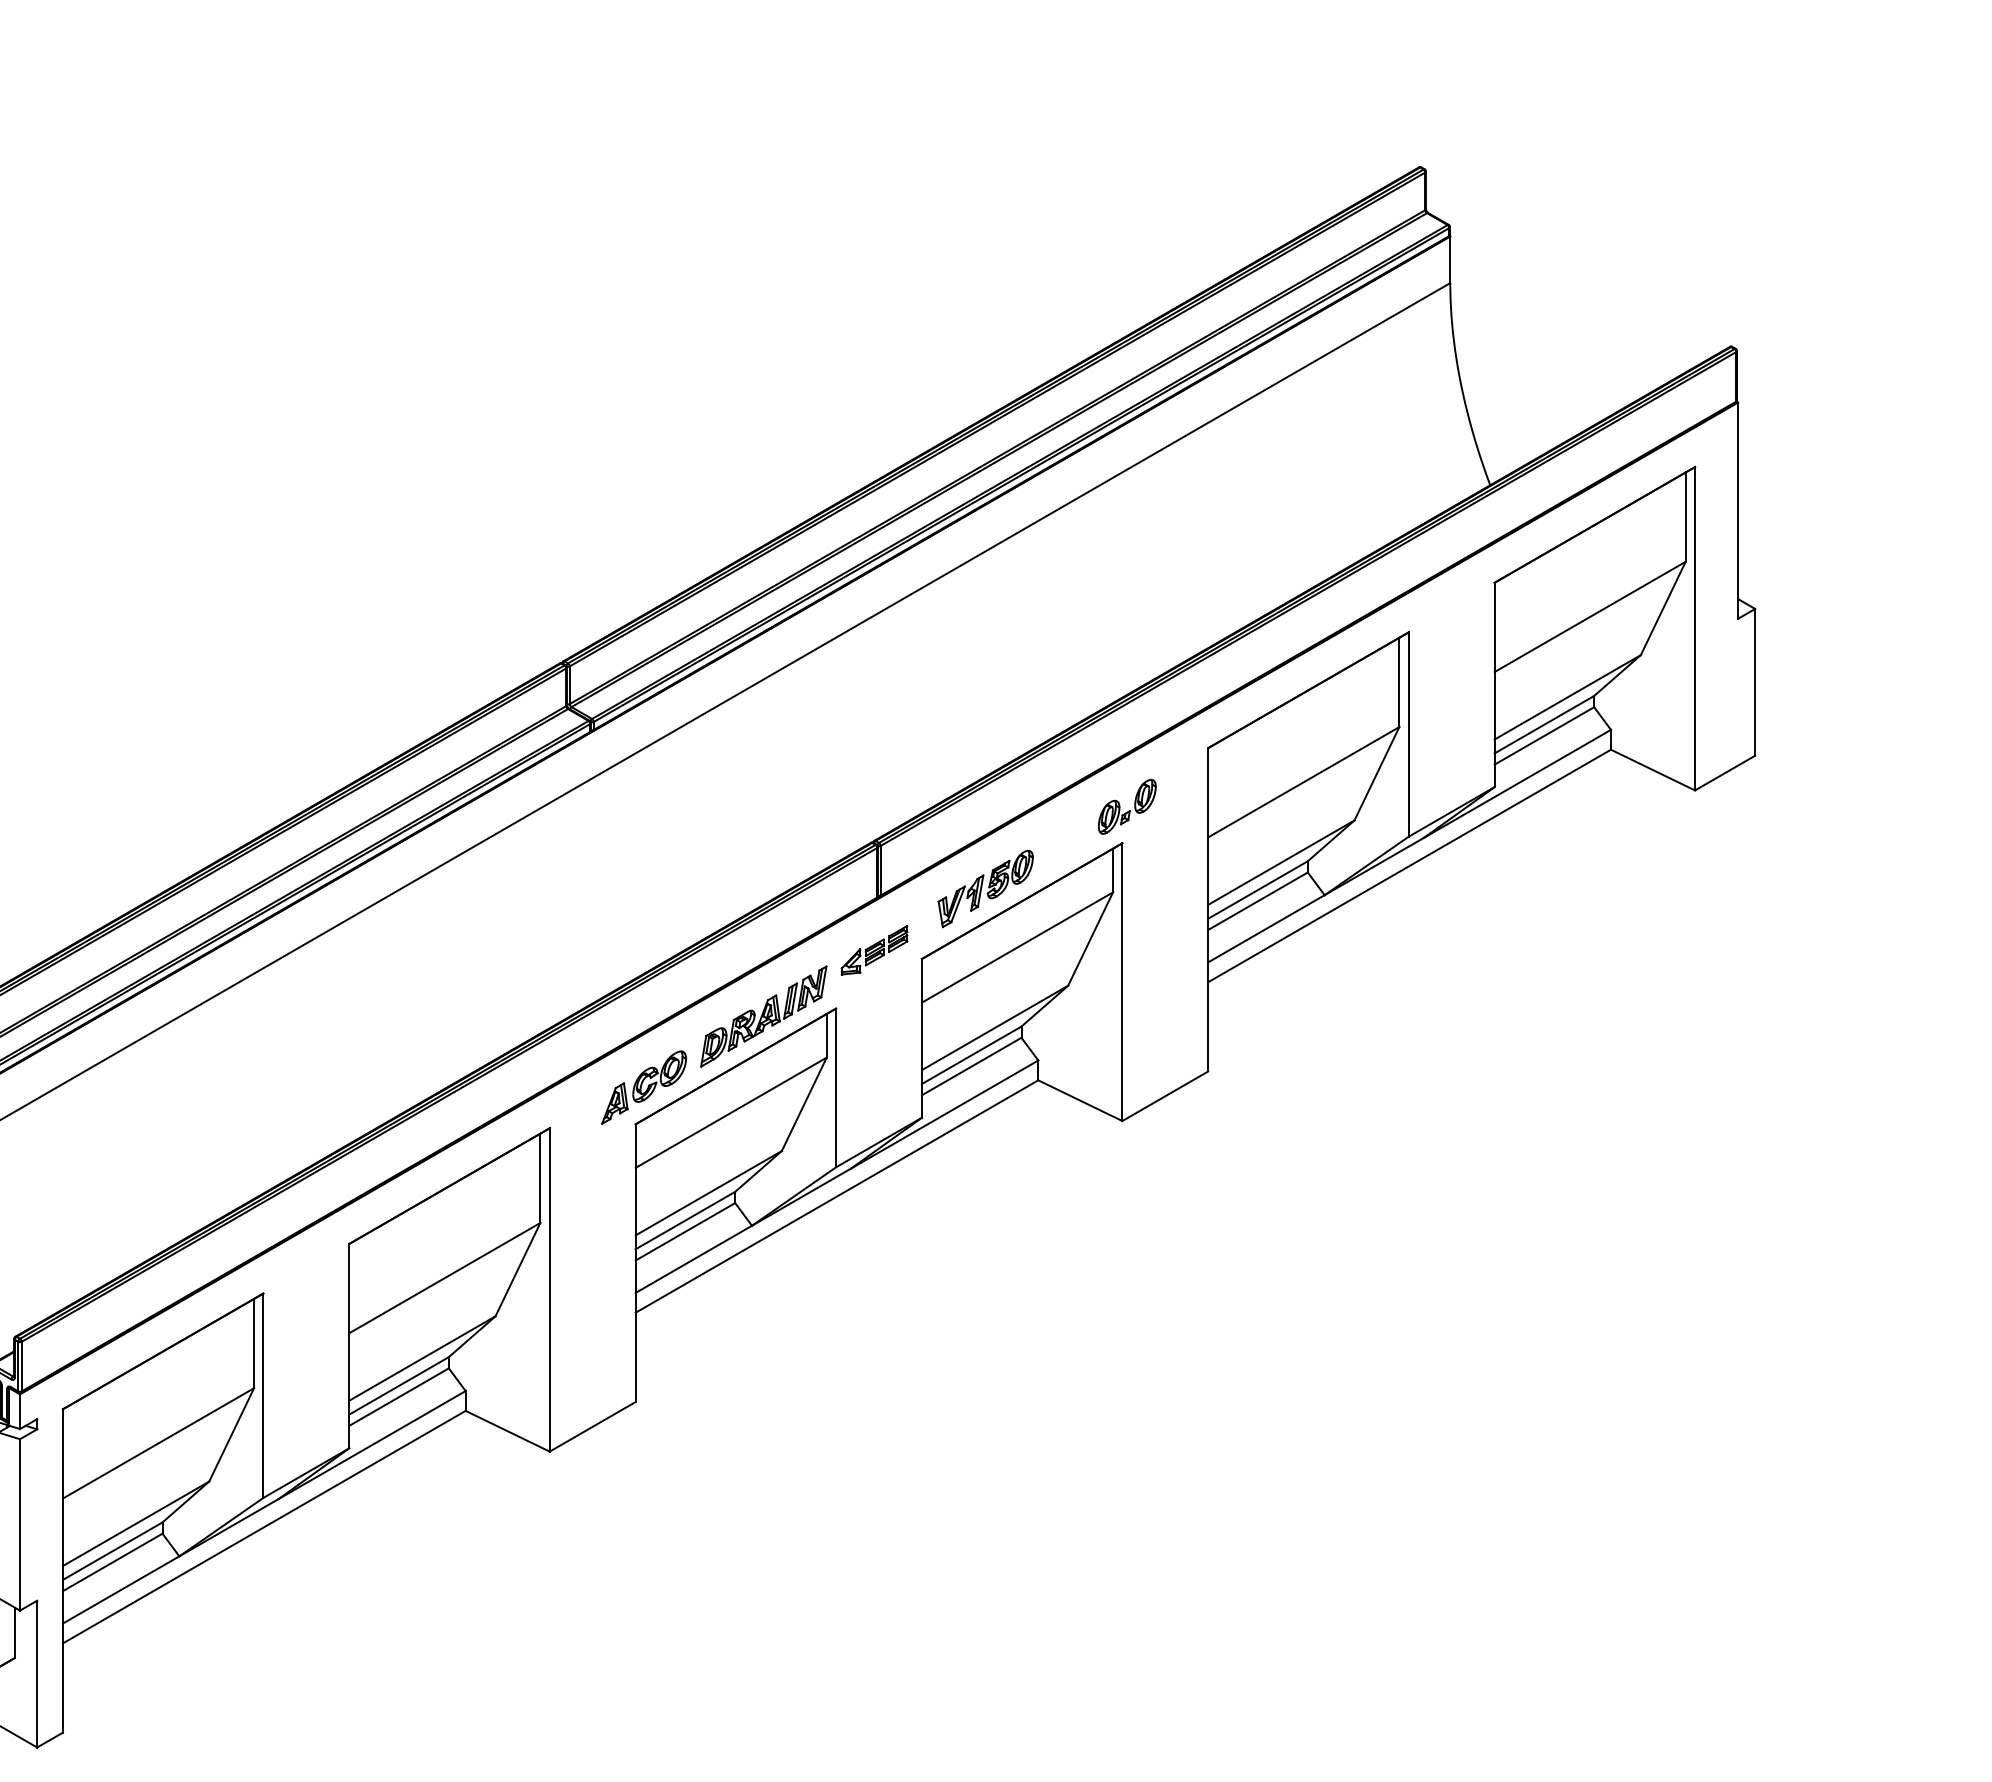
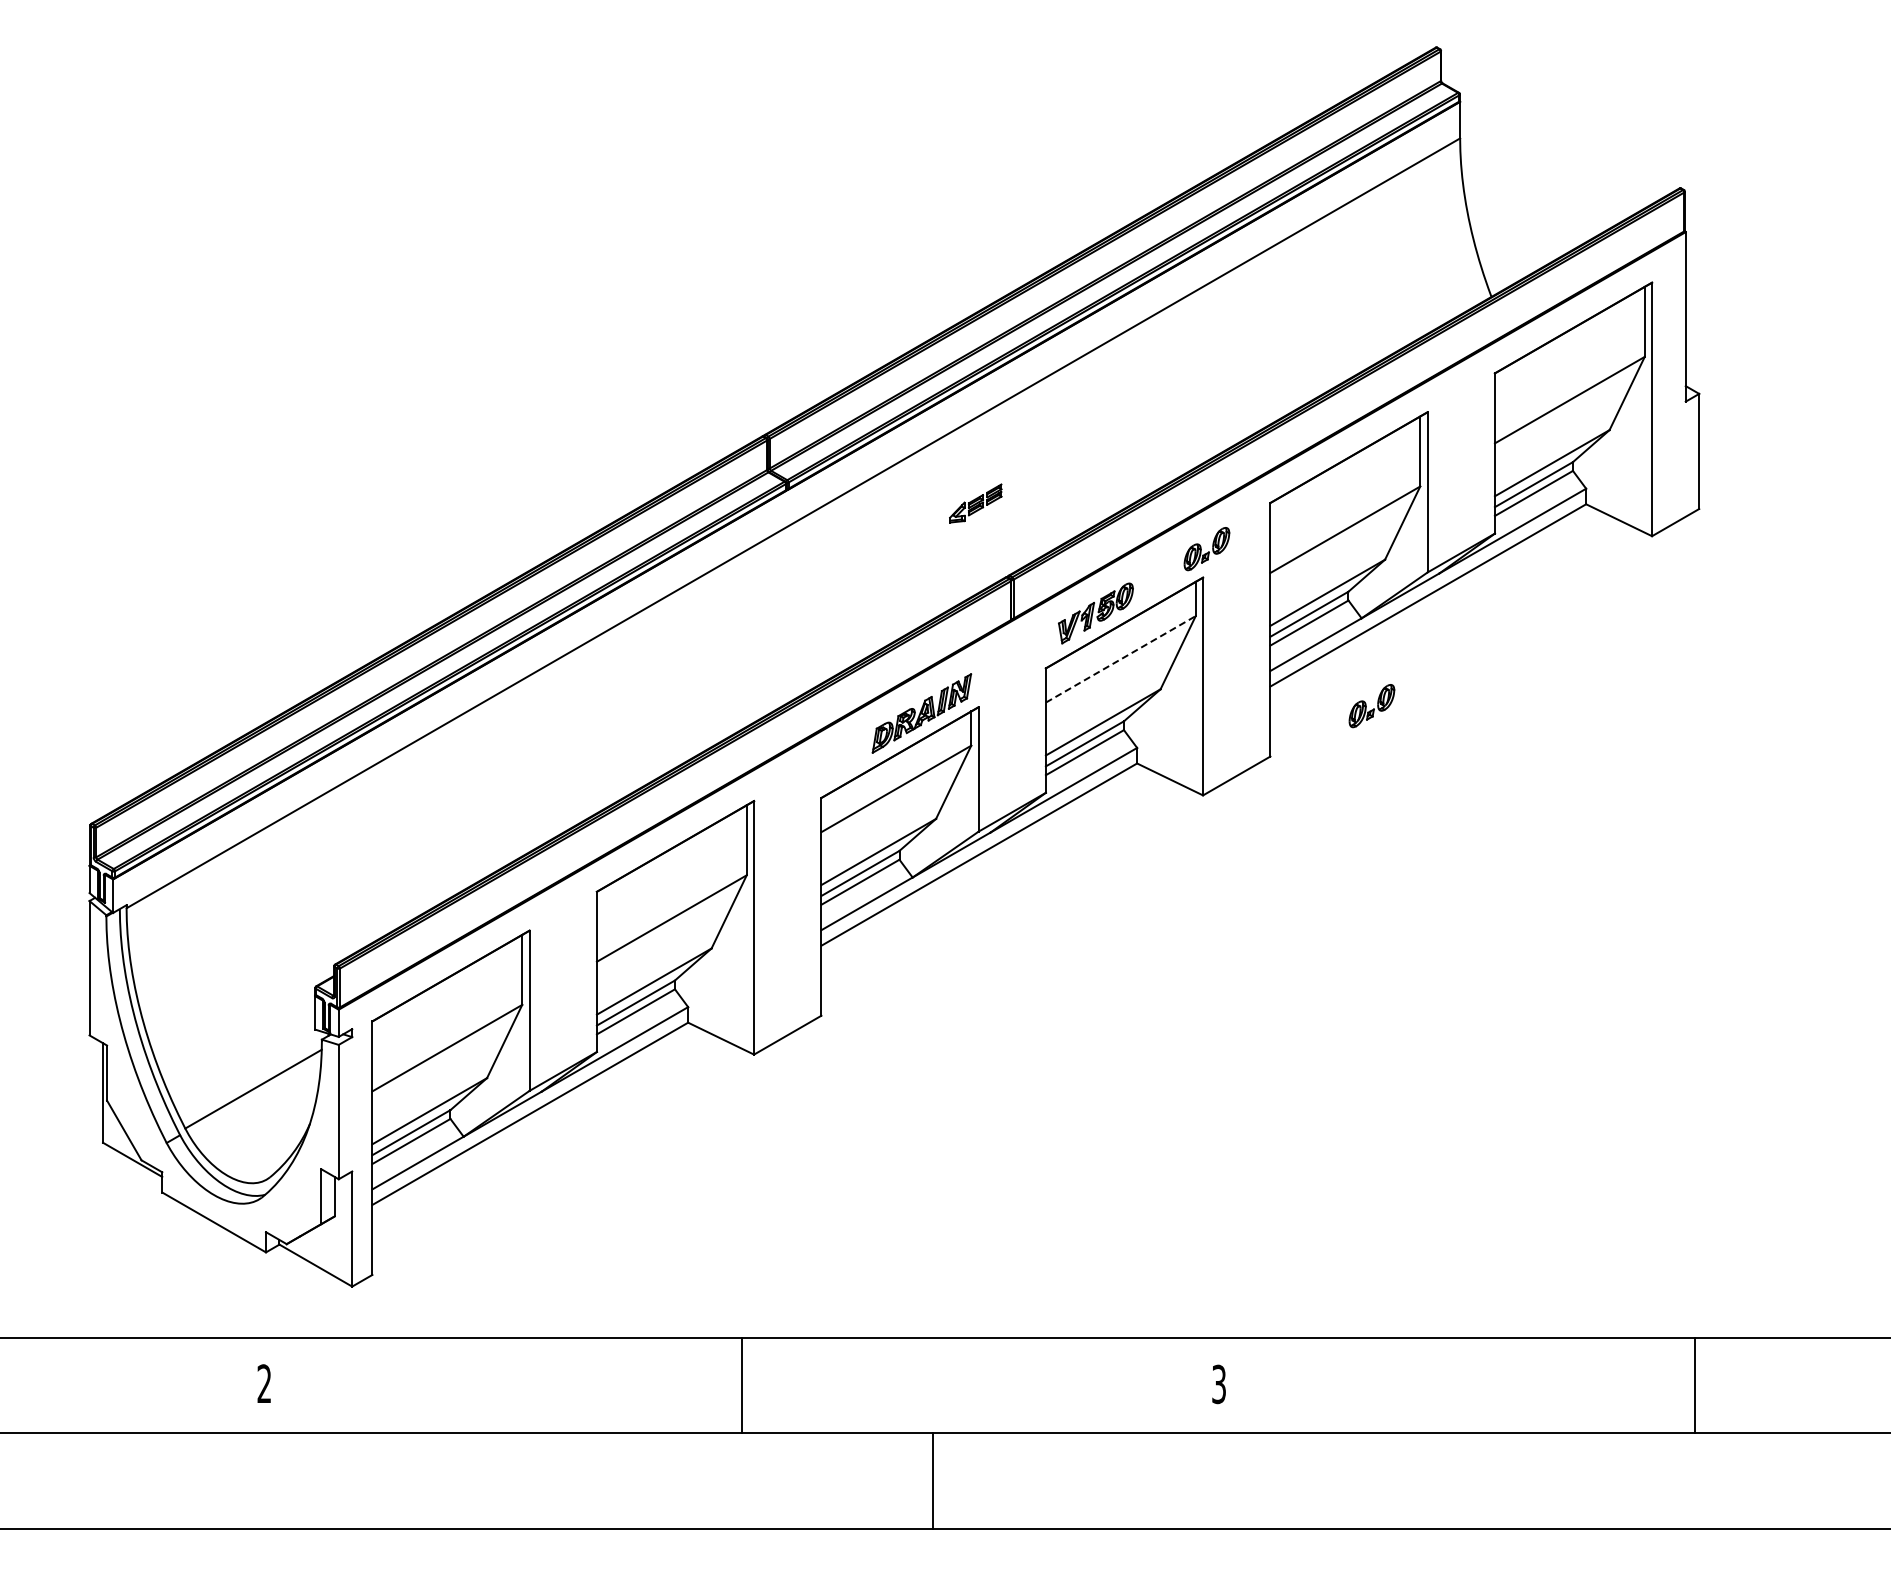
line: (1017, 947) -> (1120, 659), solid -> dashed
part: (874, 950) -> (975, 503), moved
part: (1337, 1007) -> (1371, 706), added
part: (643, 1086) -> (827, 768), removed

